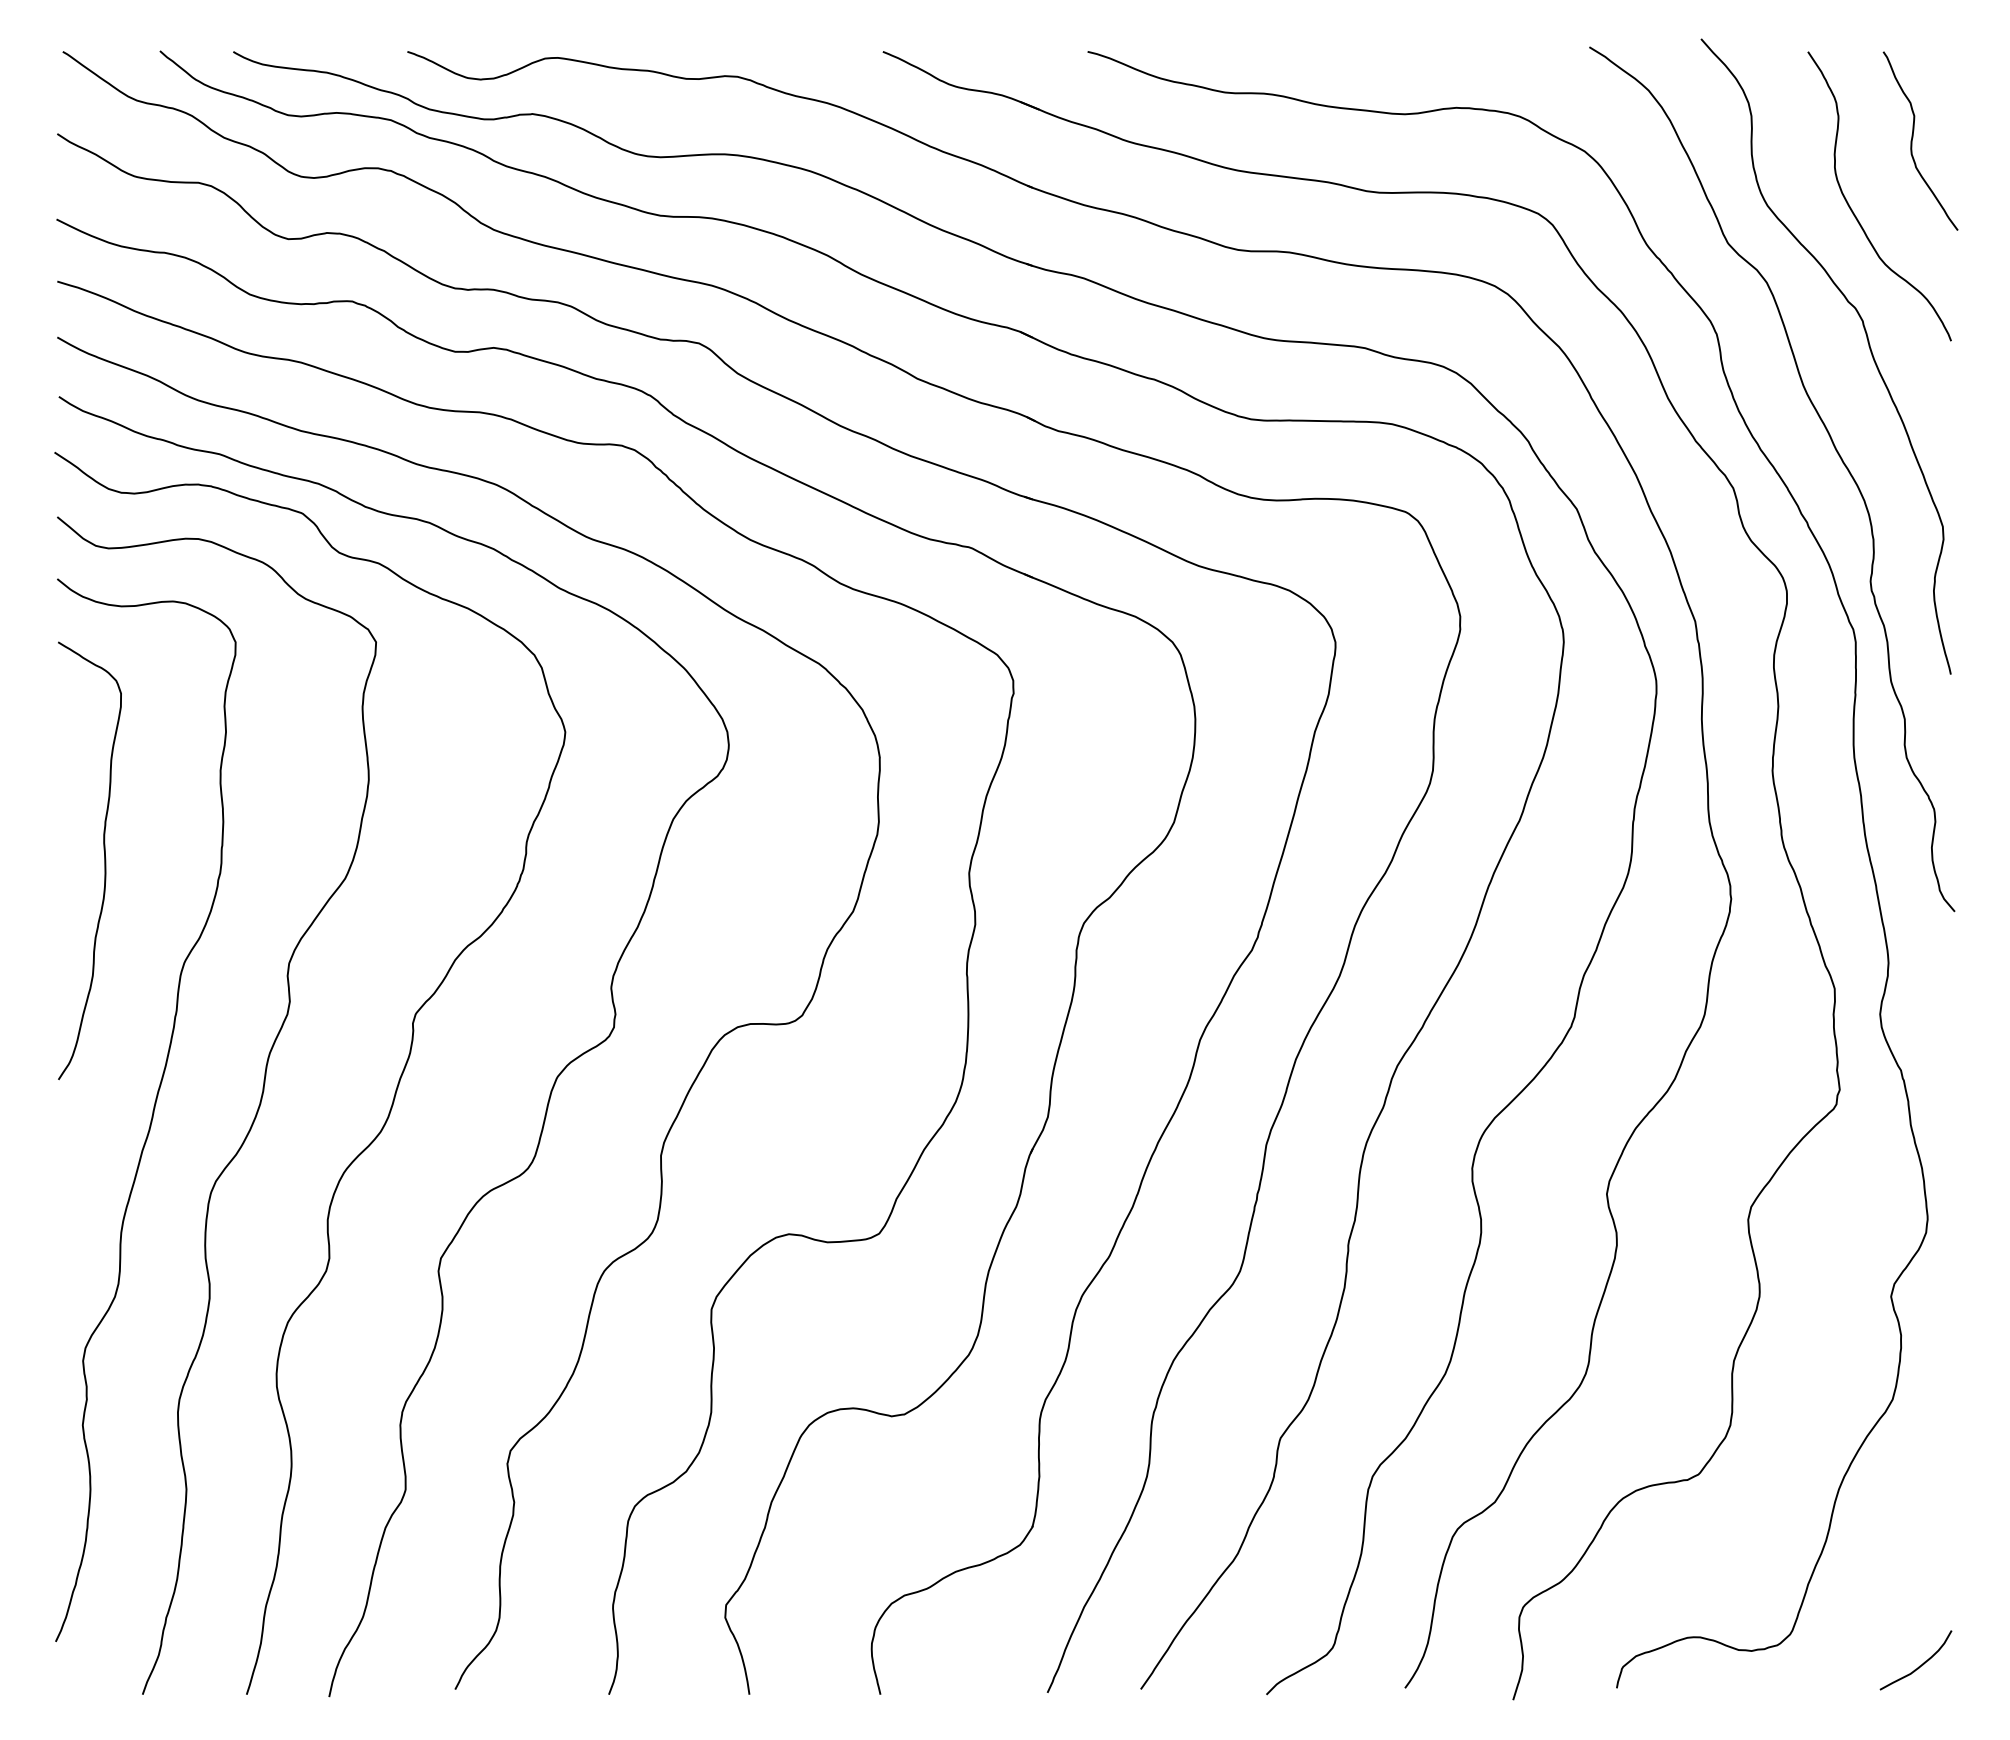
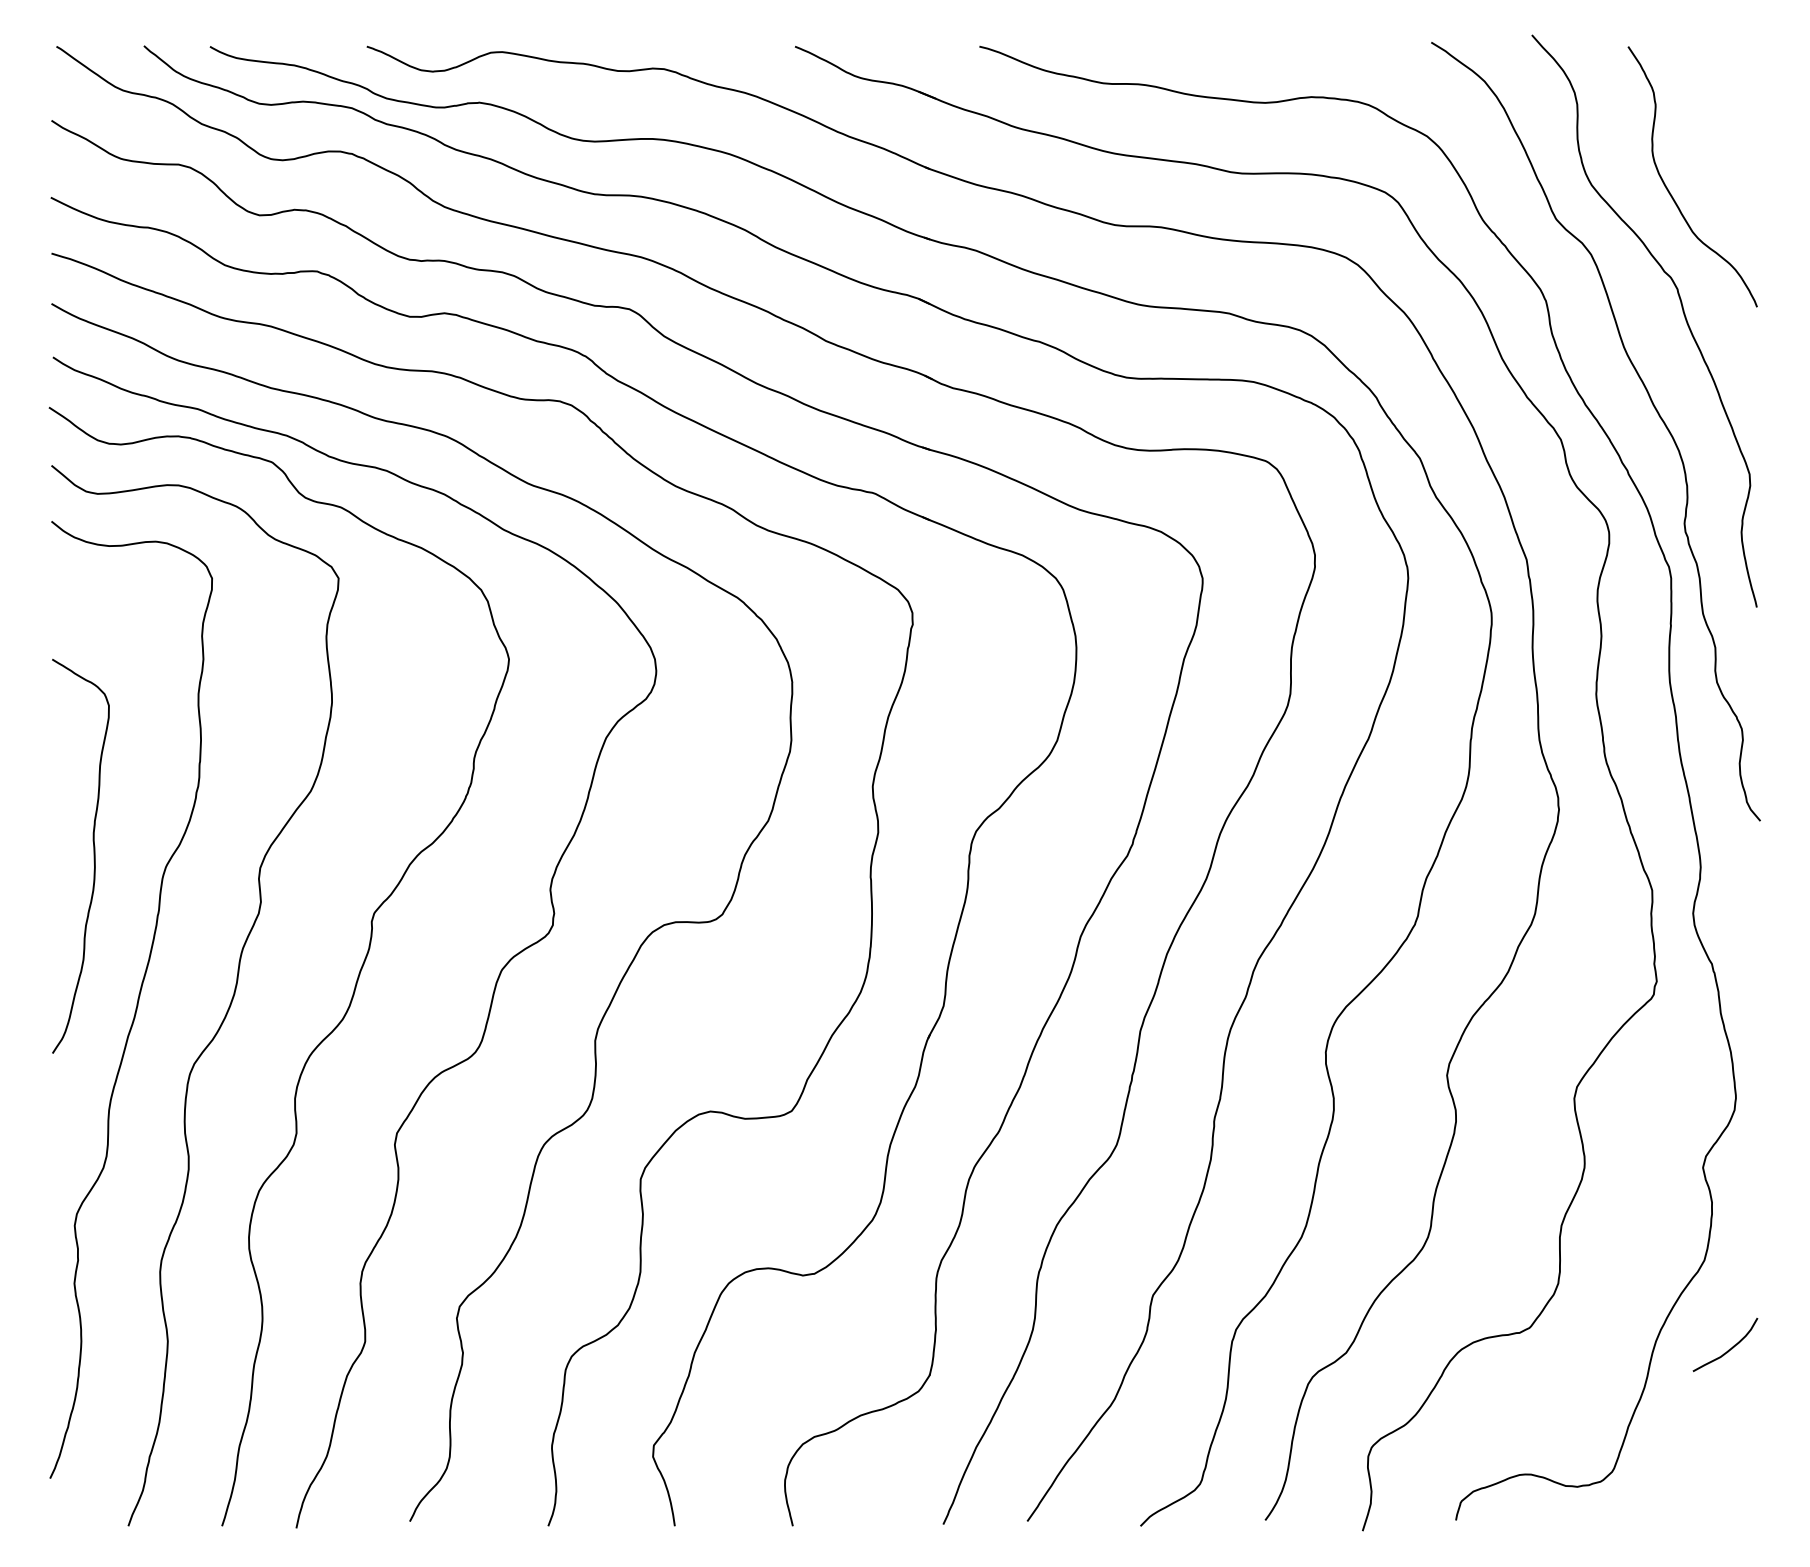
curve: (1913, 138) -> (1723, 124), removed
curve: (104, 860) -> (94, 855), moved
curve: (1919, 1665) -> (1728, 1349), moved

